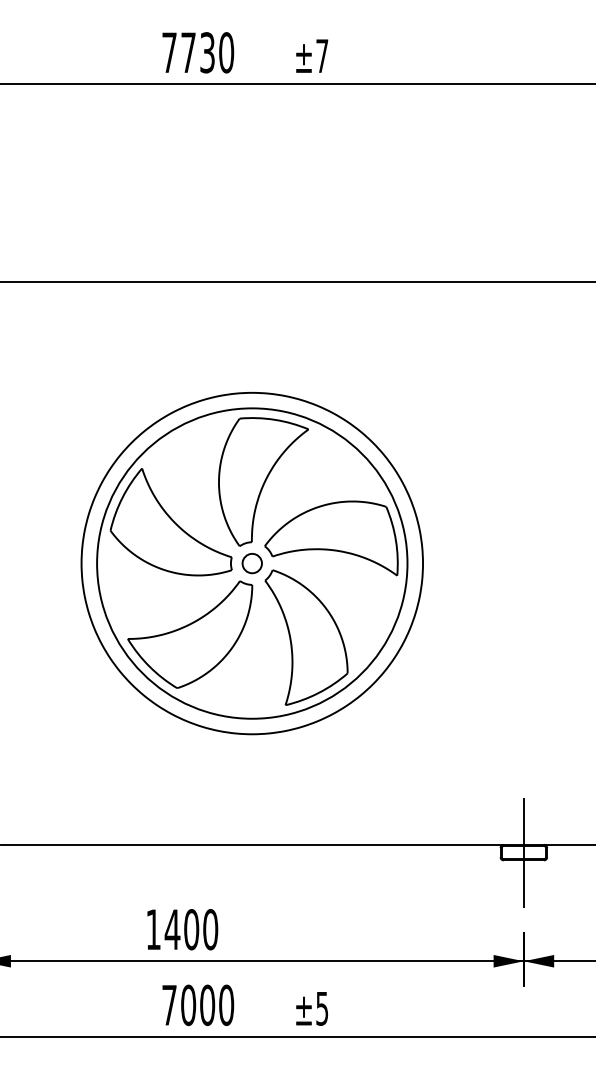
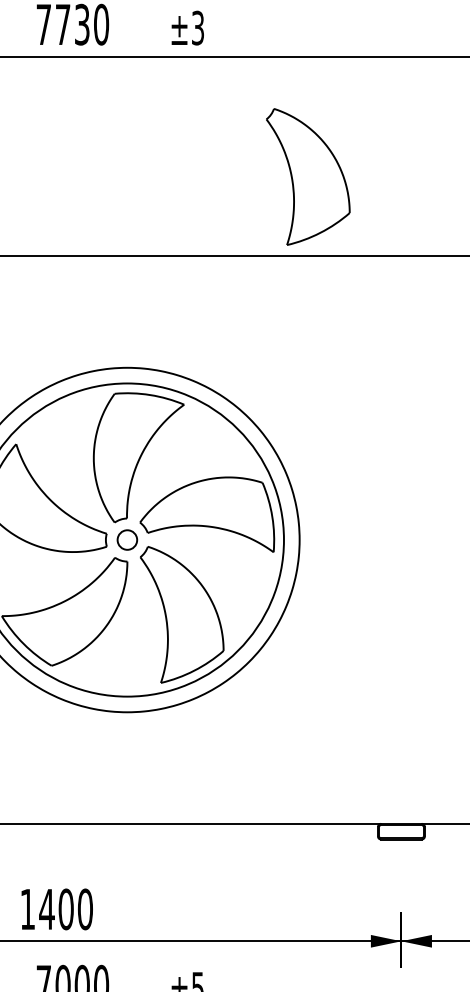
text: (322, 56) -> (198, 28), ±7 -> ±3
part: (431, 203) -> (308, 176), added
line: (523, 852) -> (401, 831), removed

